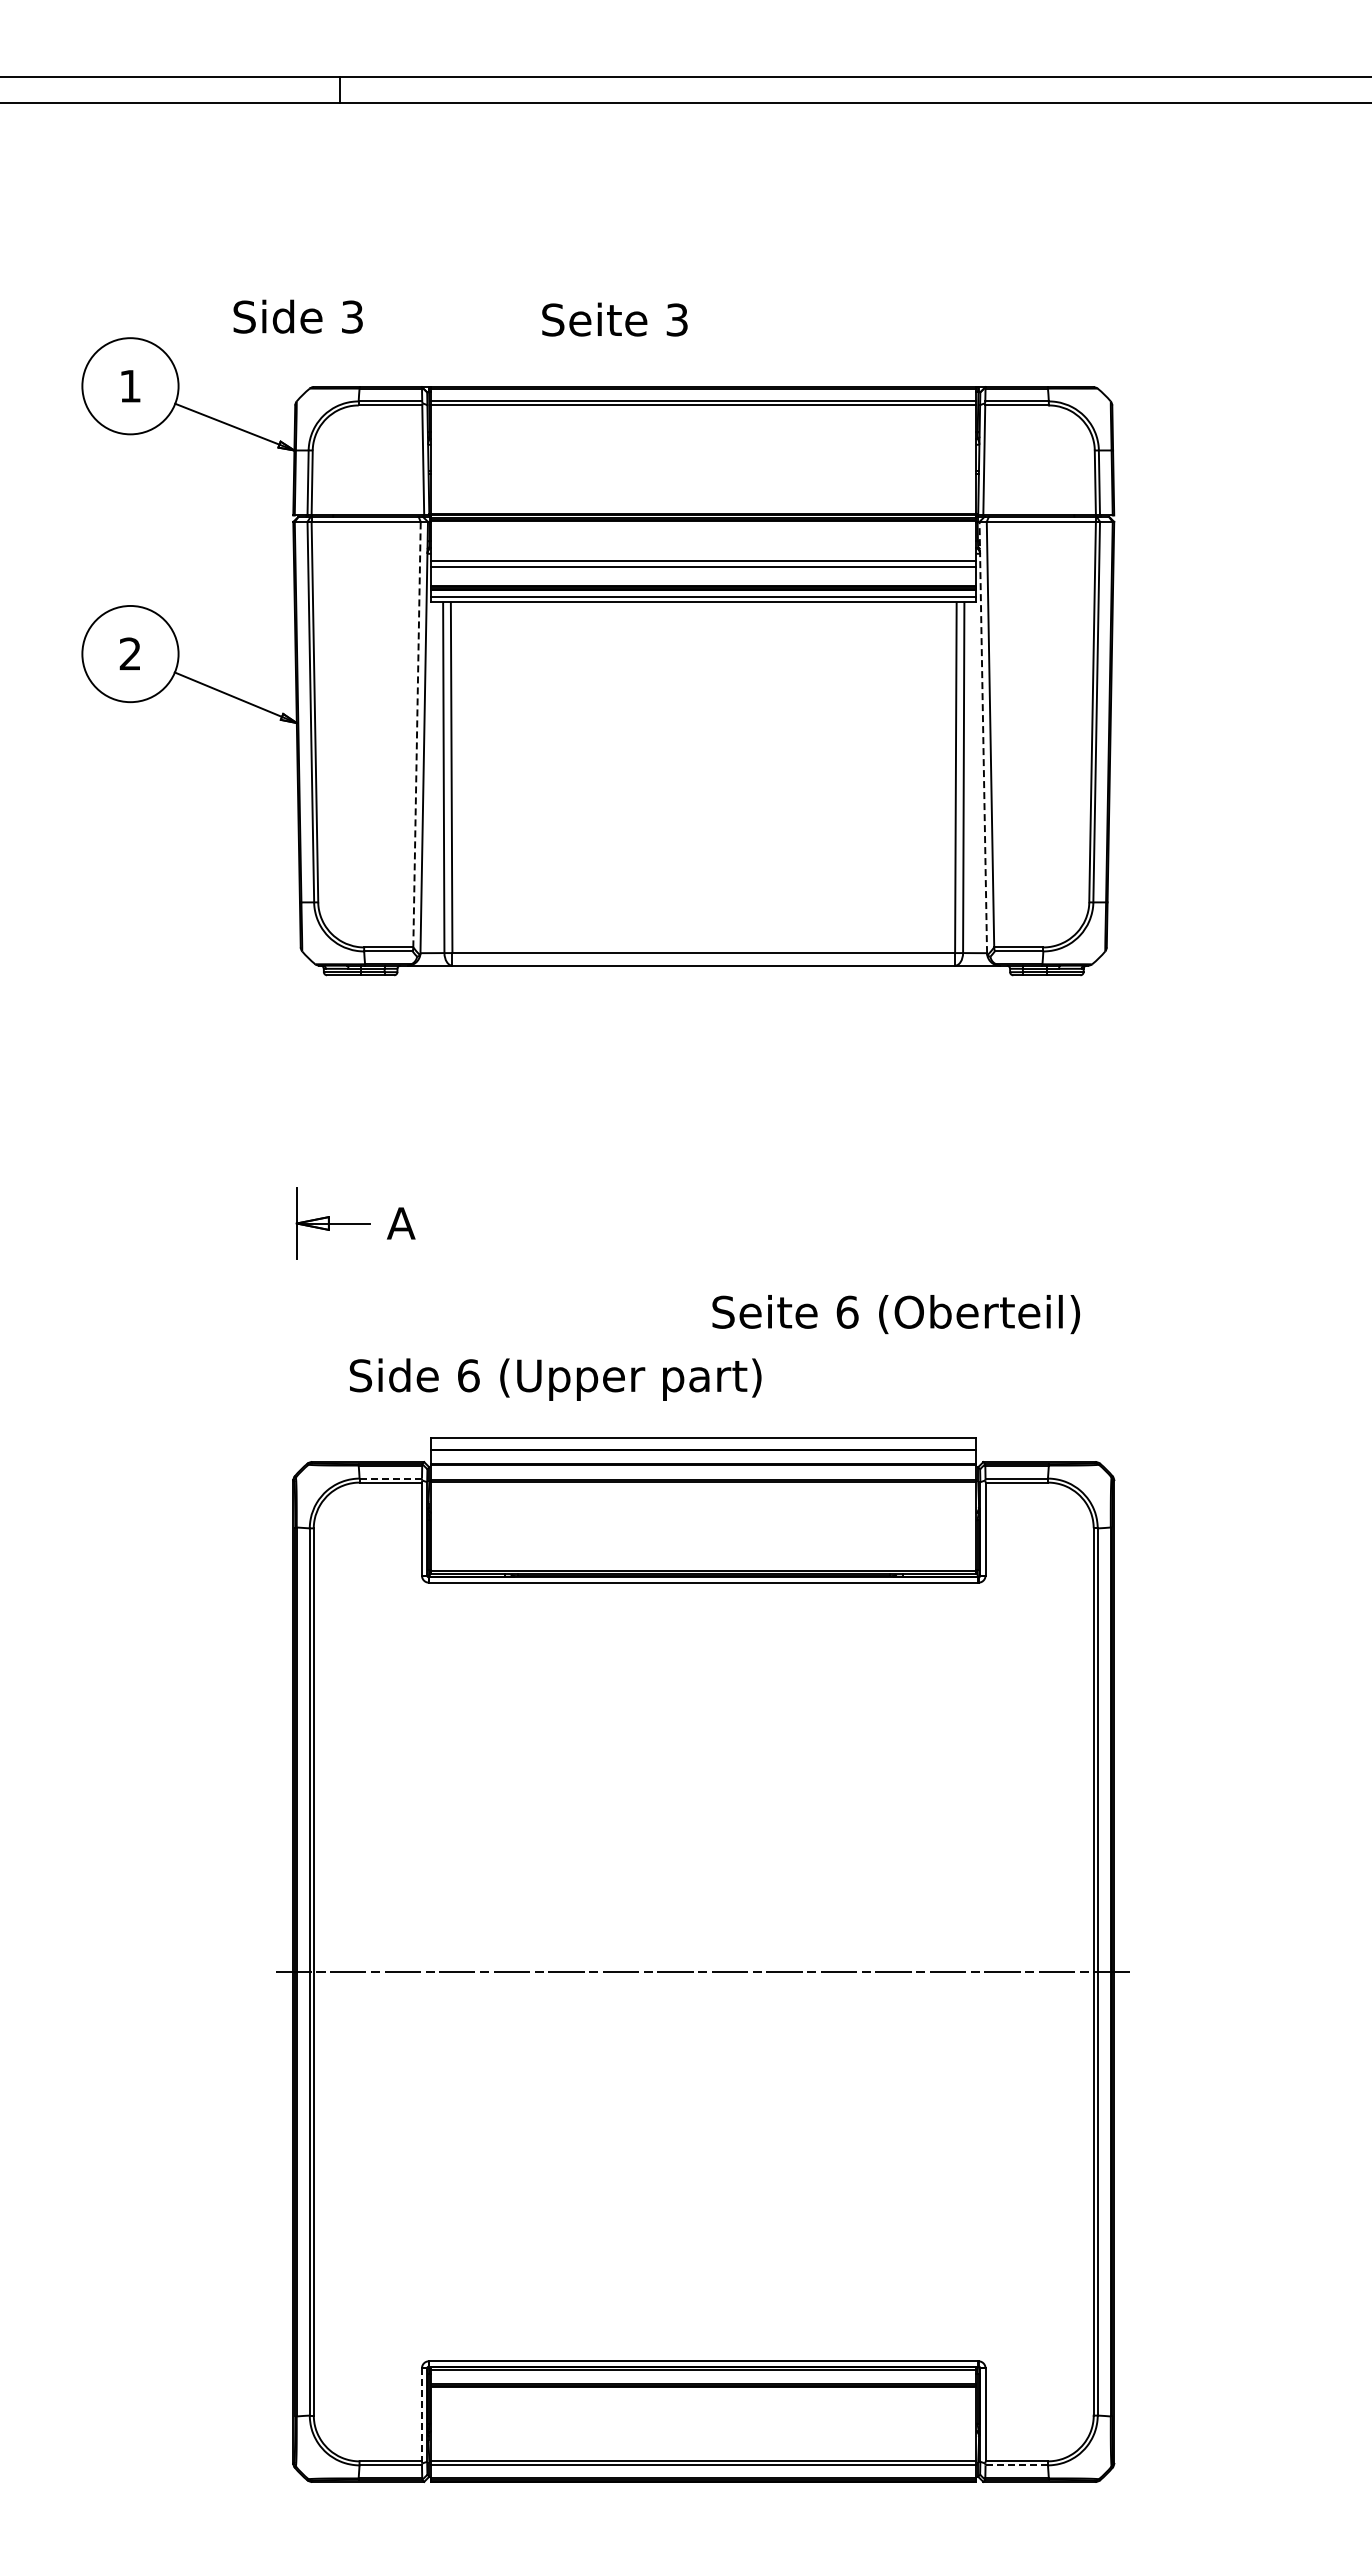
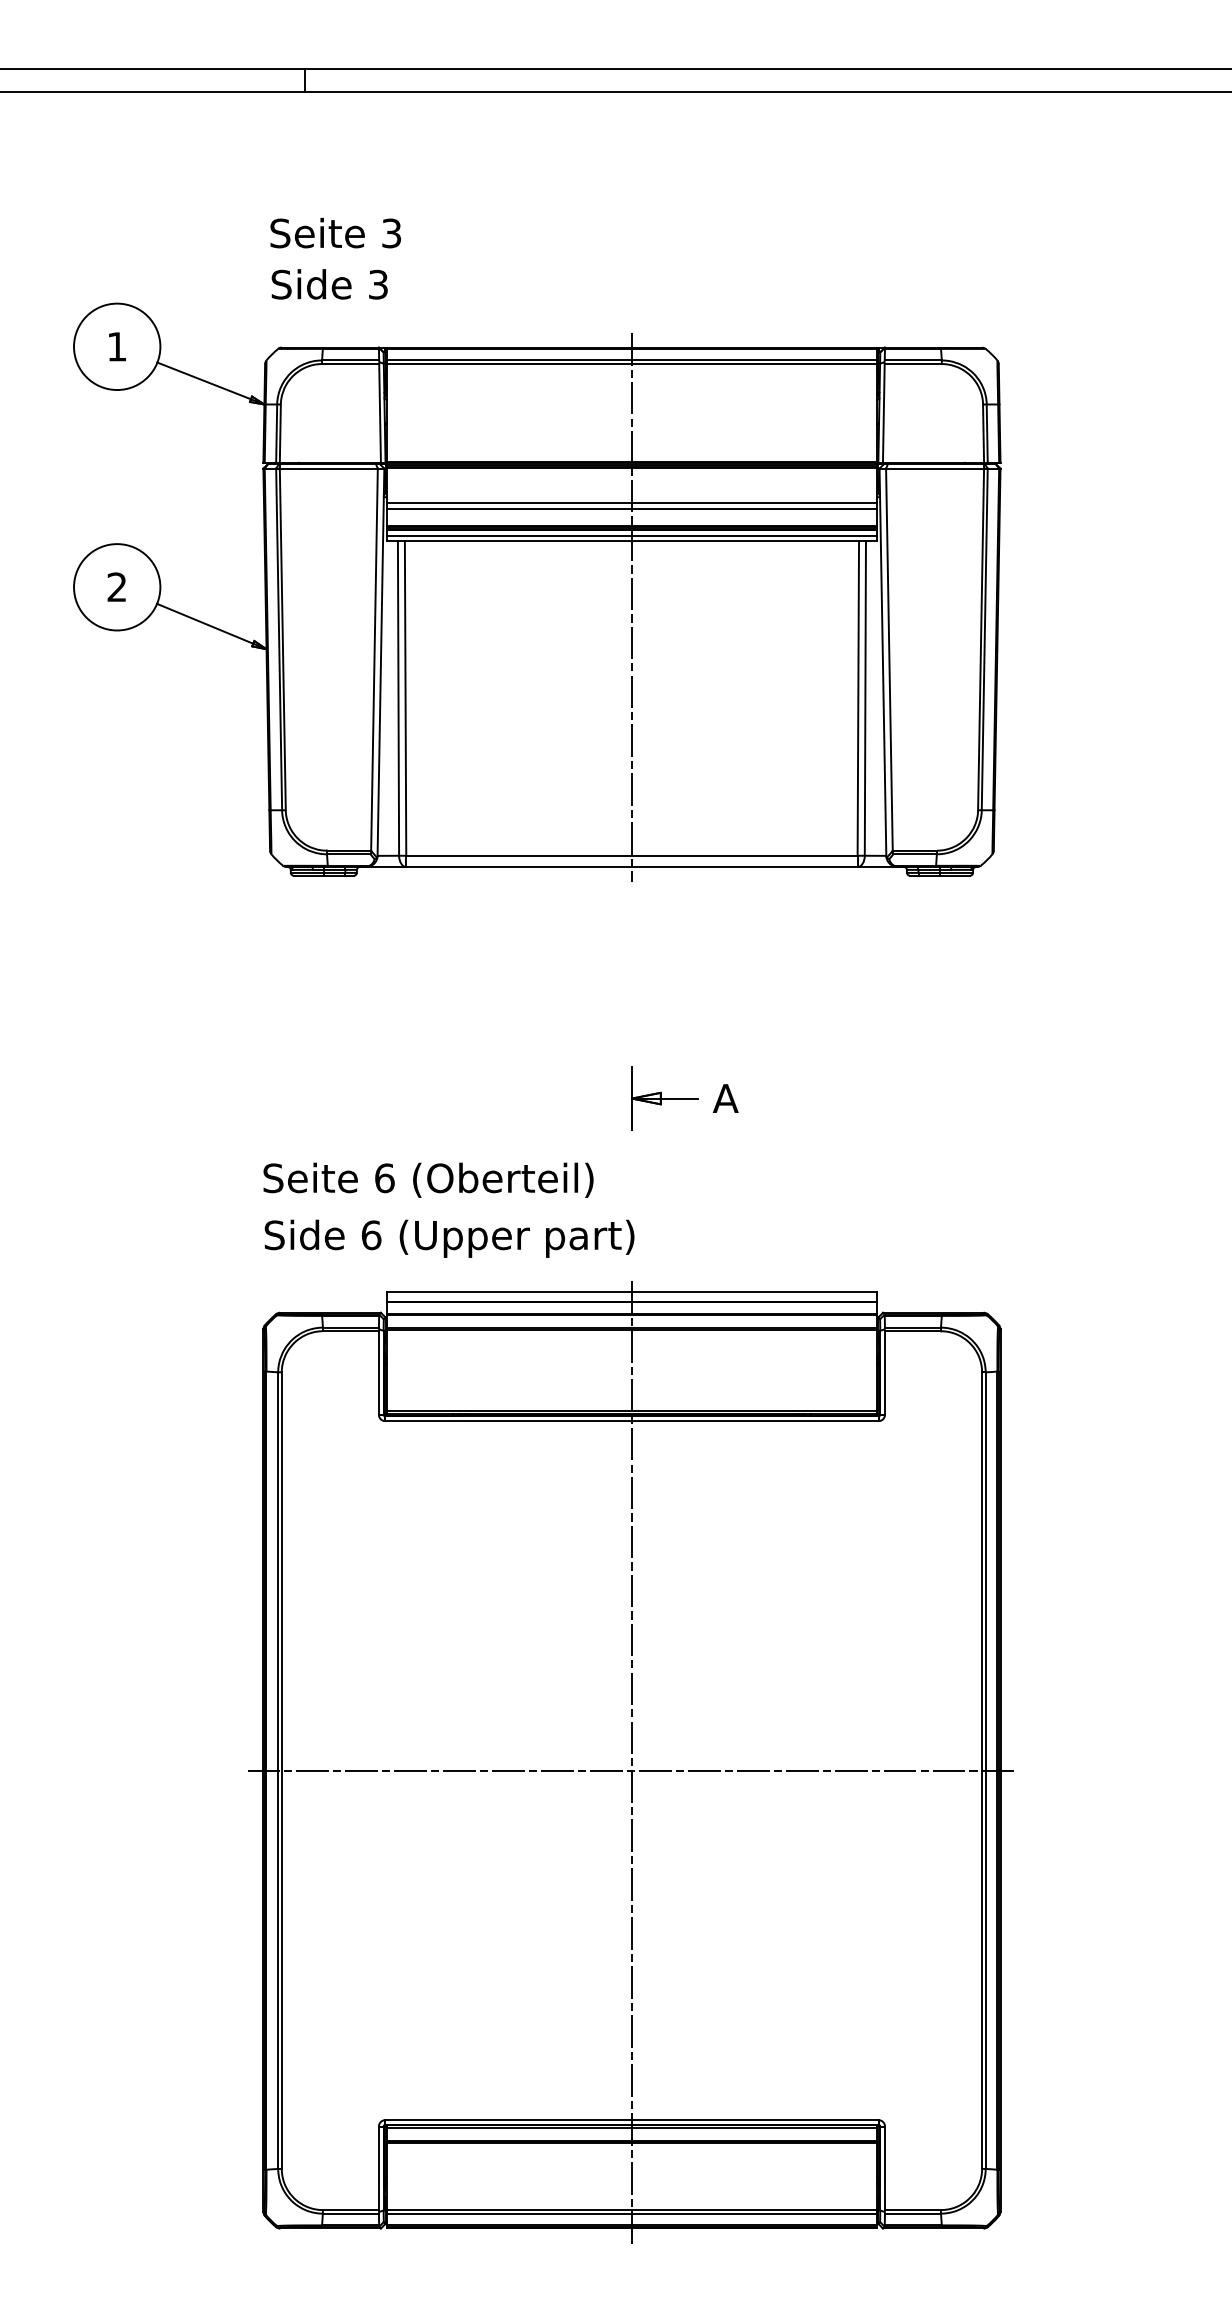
text: (297, 316) -> (329, 284), moved
text: (614, 319) -> (335, 233), moved
line: (703, 675) -> (631, 606), added
line: (417, 734) -> (374, 659), dashed -> solid
line: (983, 737) -> (883, 662), dashed -> solid
part: (355, 1223) -> (684, 1098), moved
text: (895, 1314) -> (427, 1180), moved
text: (555, 1379) -> (449, 1238), moved
line: (390, 1478) -> (350, 1327), dashed -> solid
line: (703, 1961) -> (631, 1761), added
line: (421, 2415) -> (378, 2168), dashed -> solid
line: (1017, 2465) -> (913, 2213), dashed -> solid

